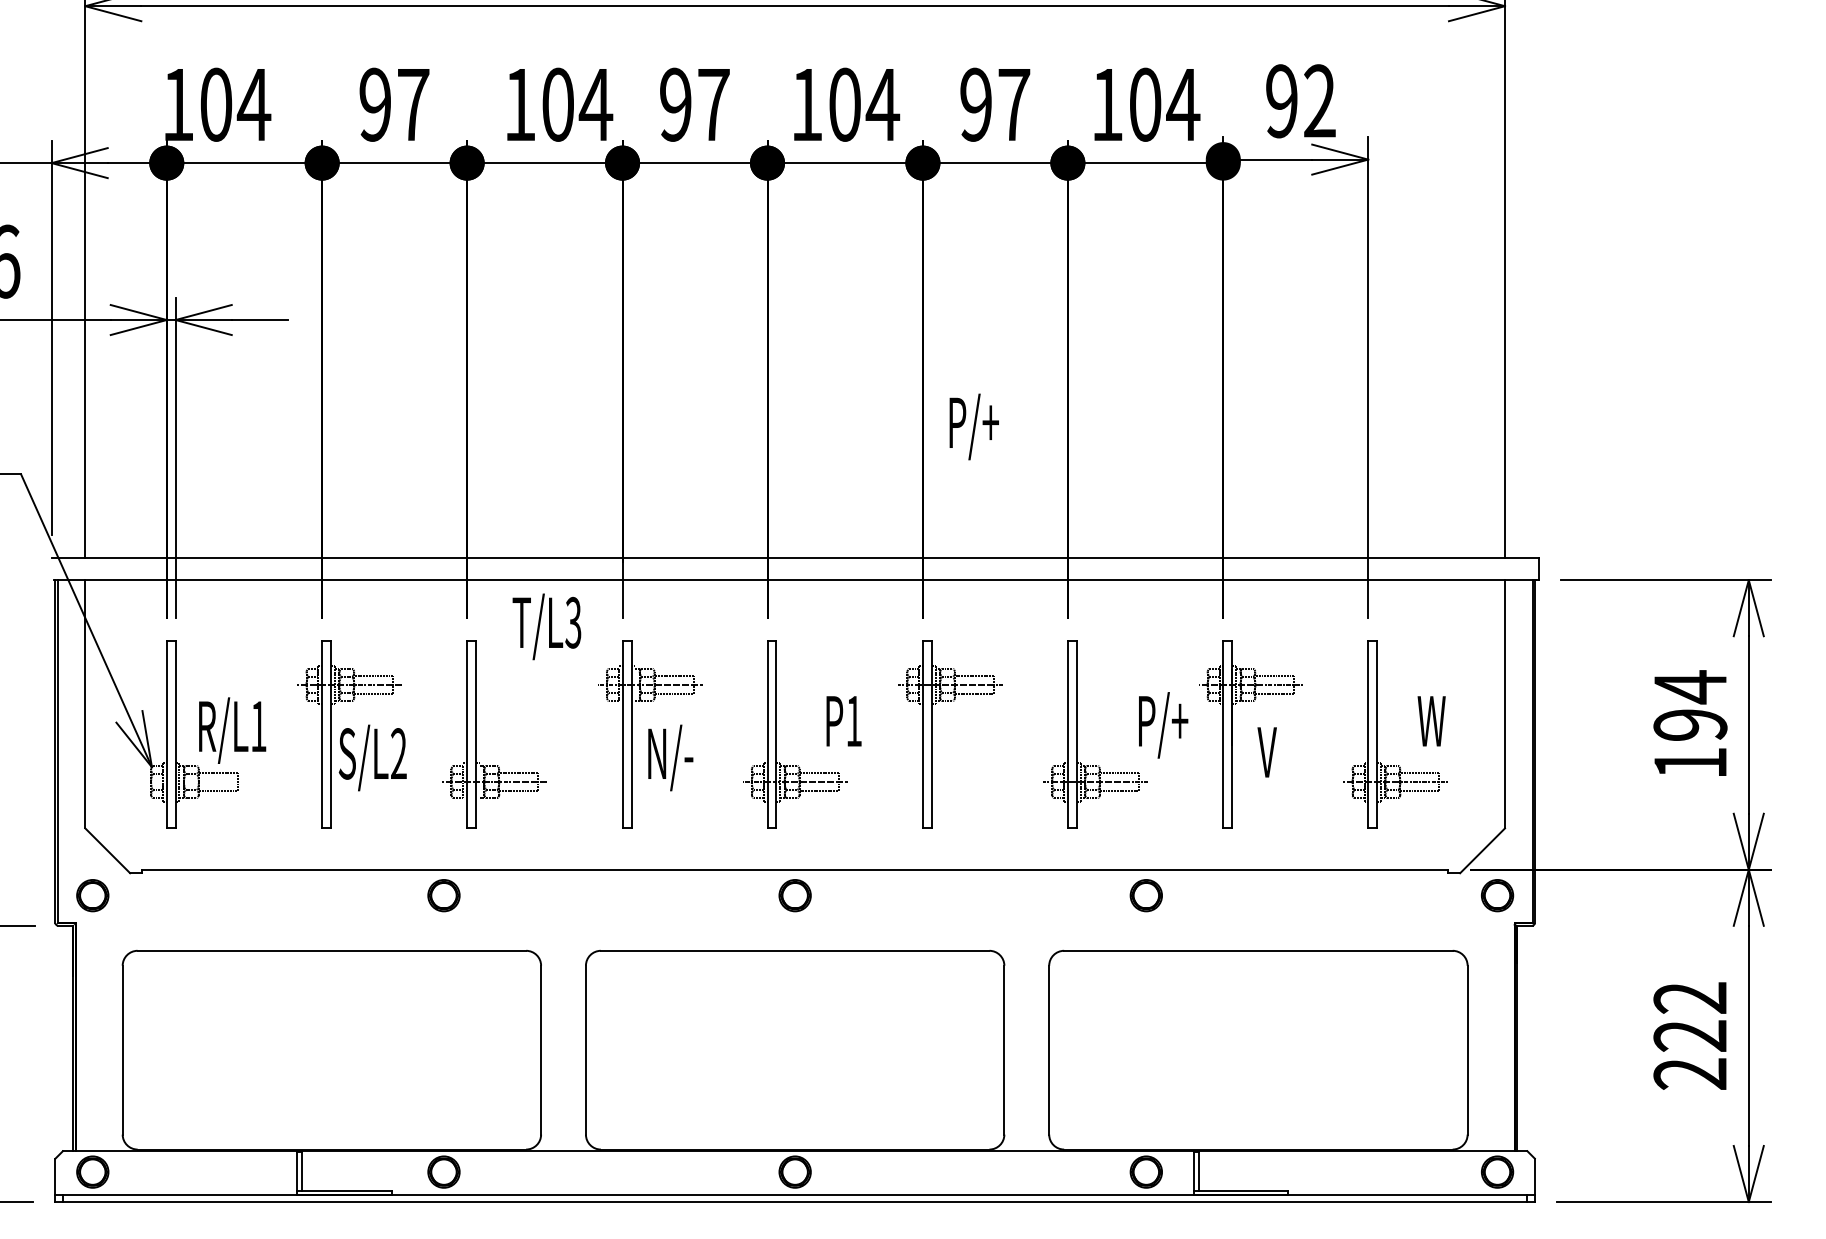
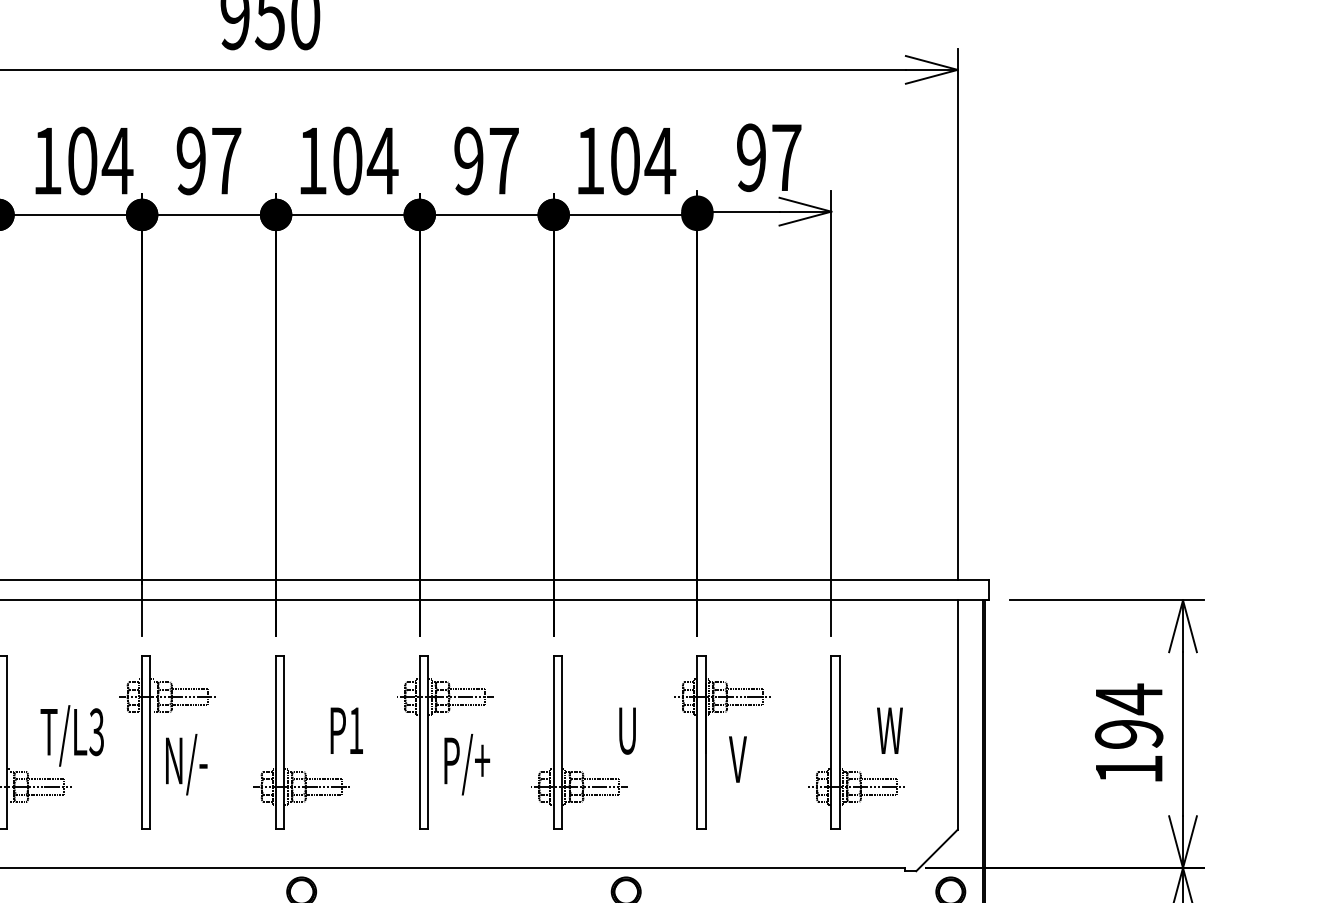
text: (1319, 100) -> (786, 157), 92 -> 97
text: (973, 426) -> (466, 764), moved
text: (546, 626) -> (71, 735), moved
text: (1163, 725) -> (642, 734), P/+ -> U

